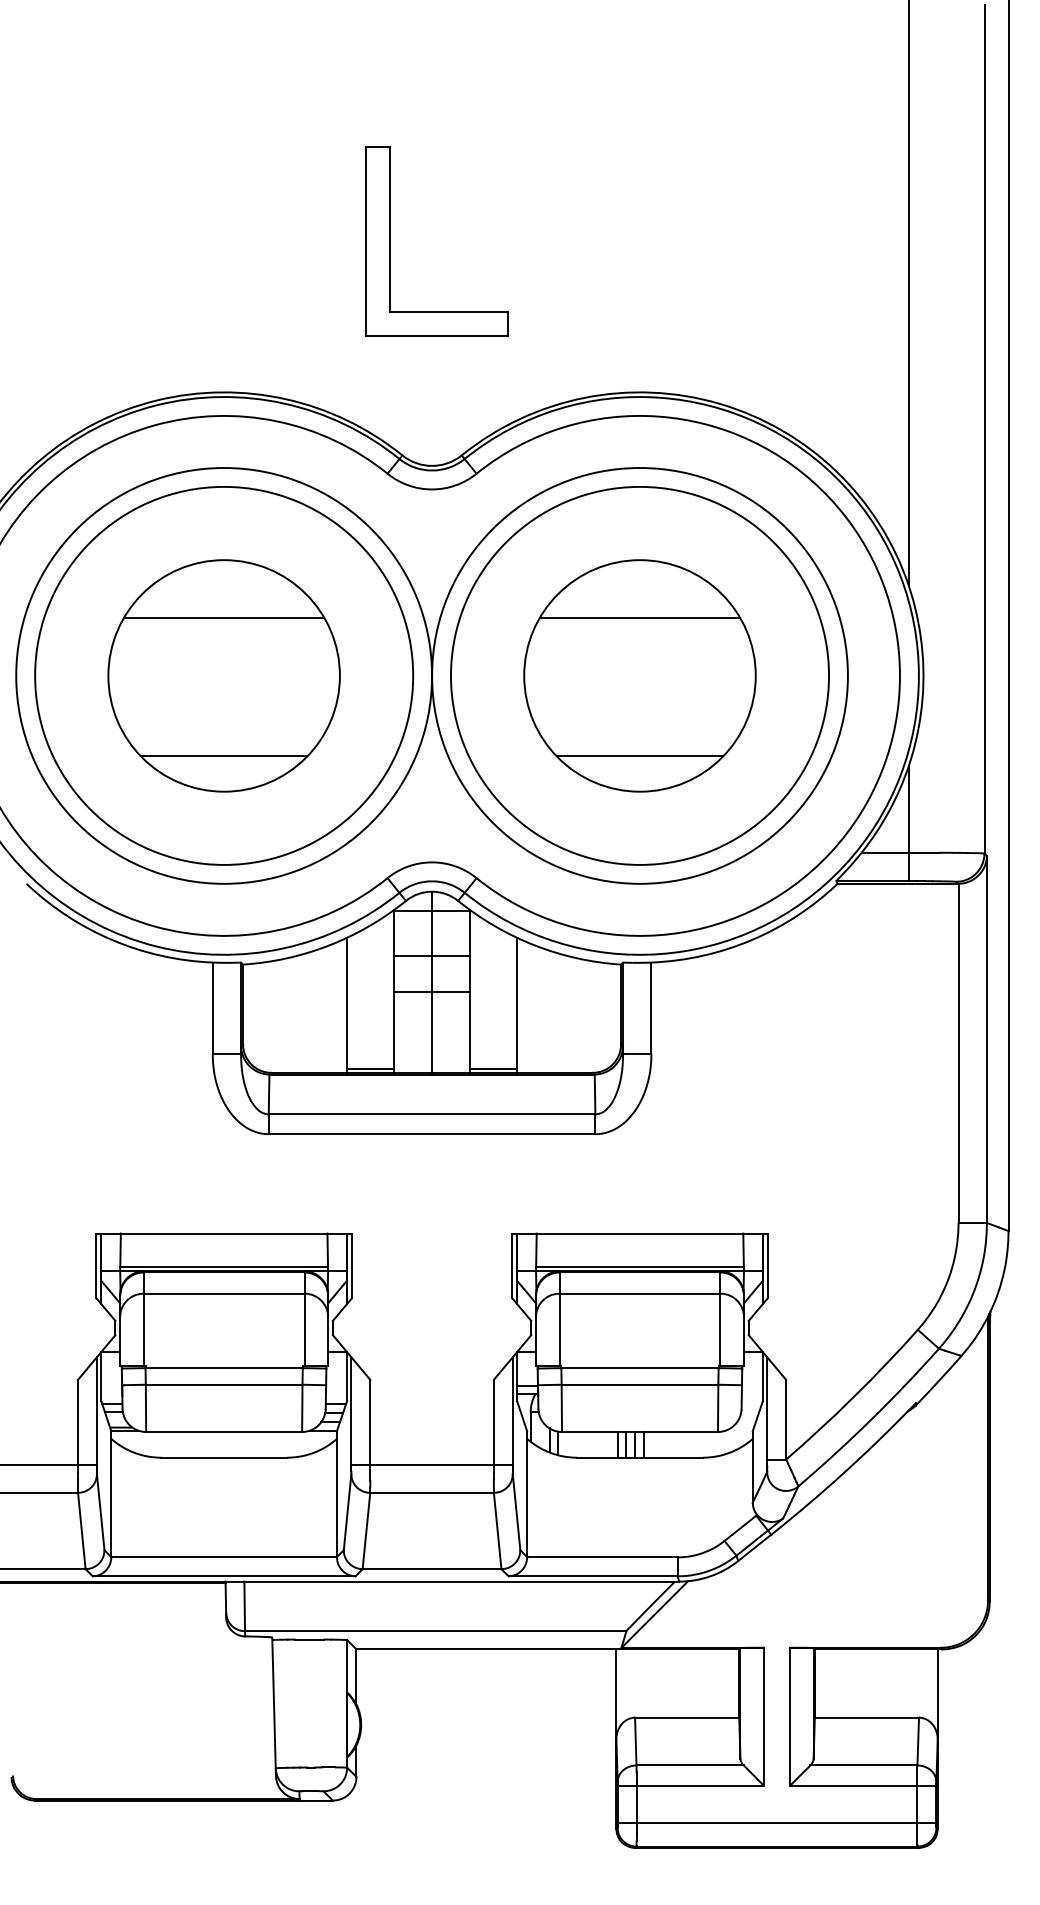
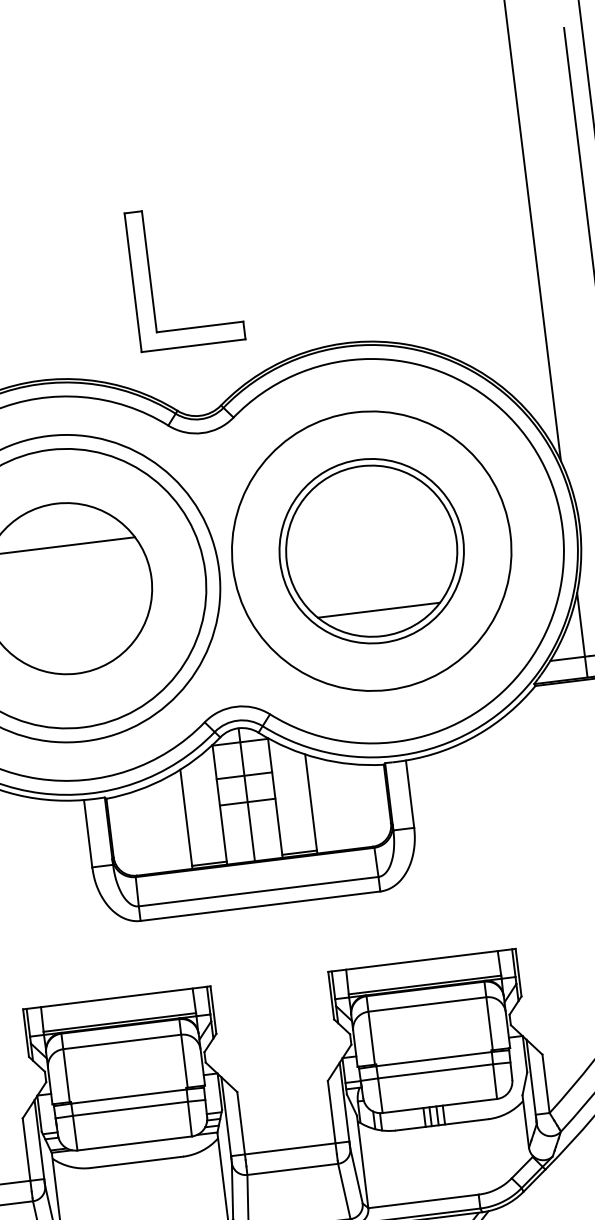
part: (390, 241) -> (151, 280), moved
line: (639, 618) -> (366, 509), removed
circle: (639, 675) -> (371, 550), size x0.6
line: (223, 756) -> (73, 647), removed

